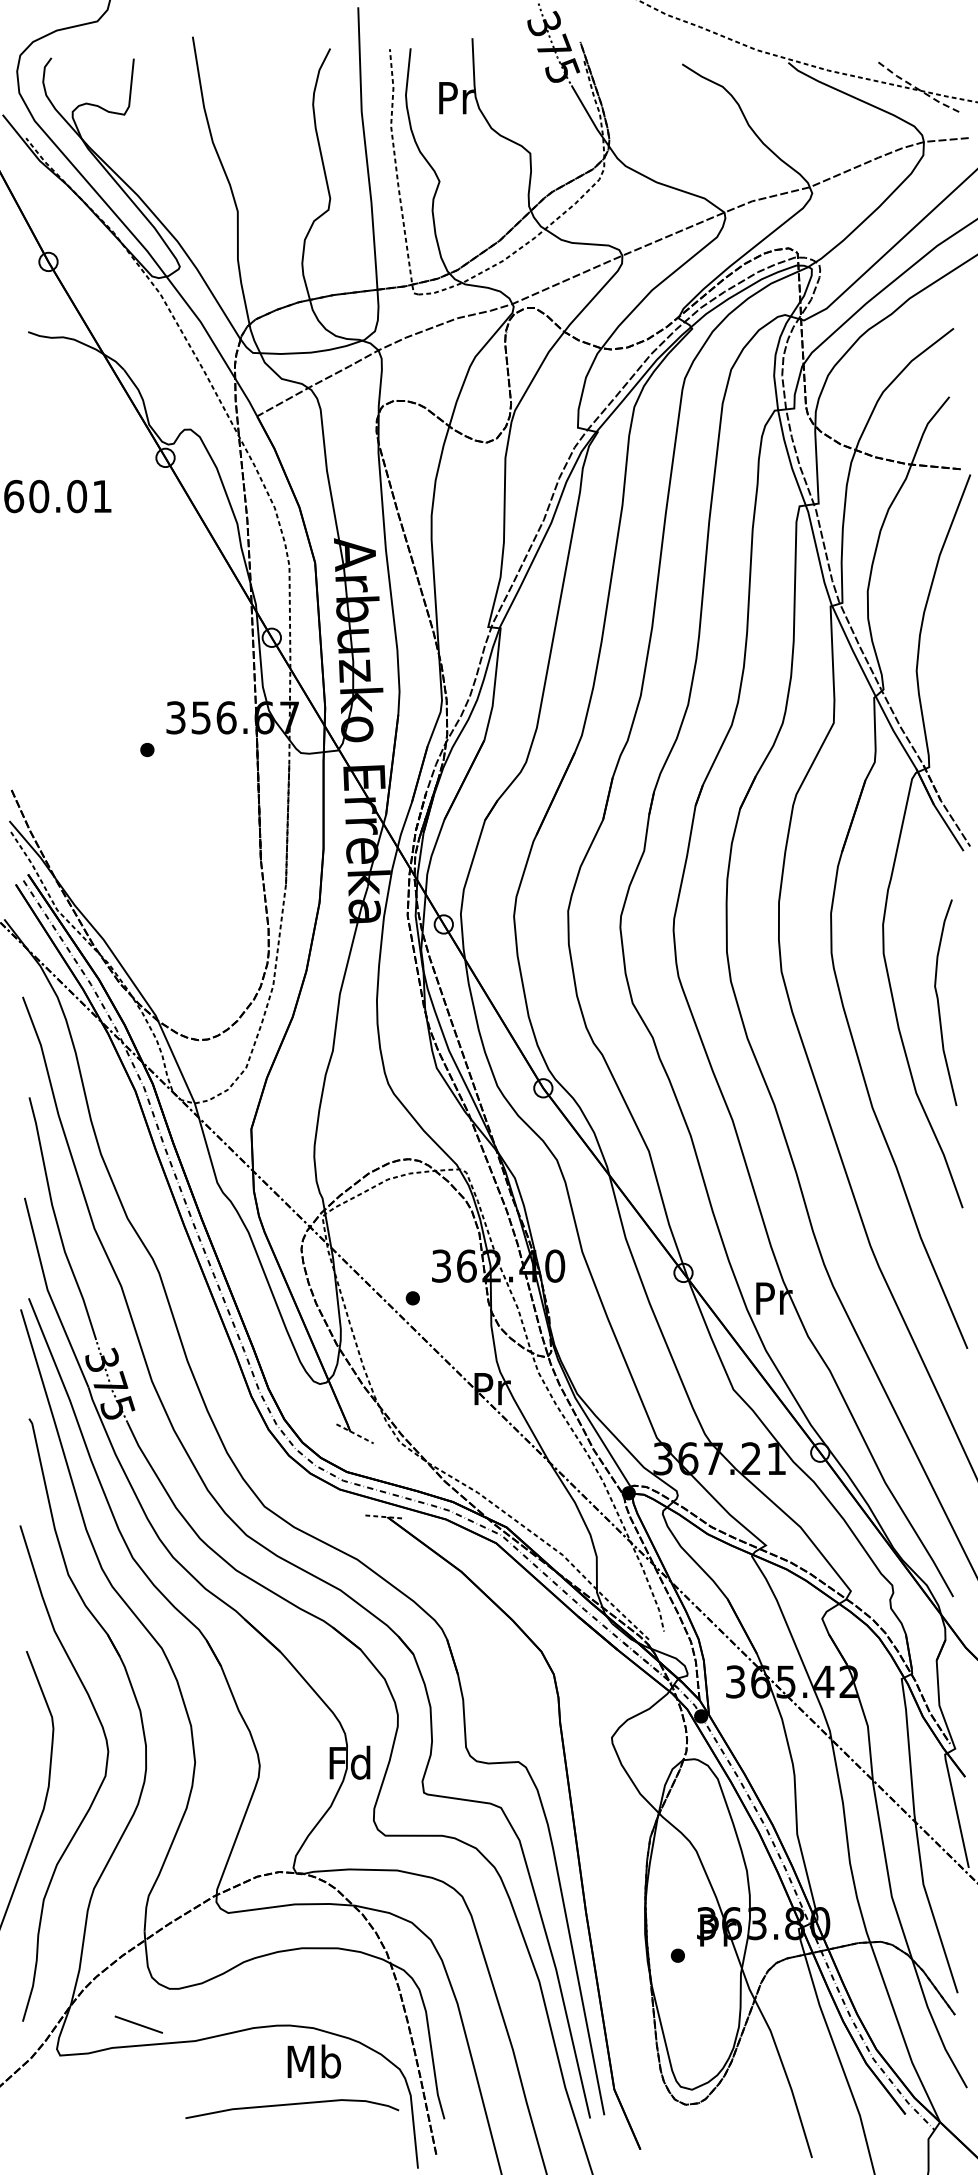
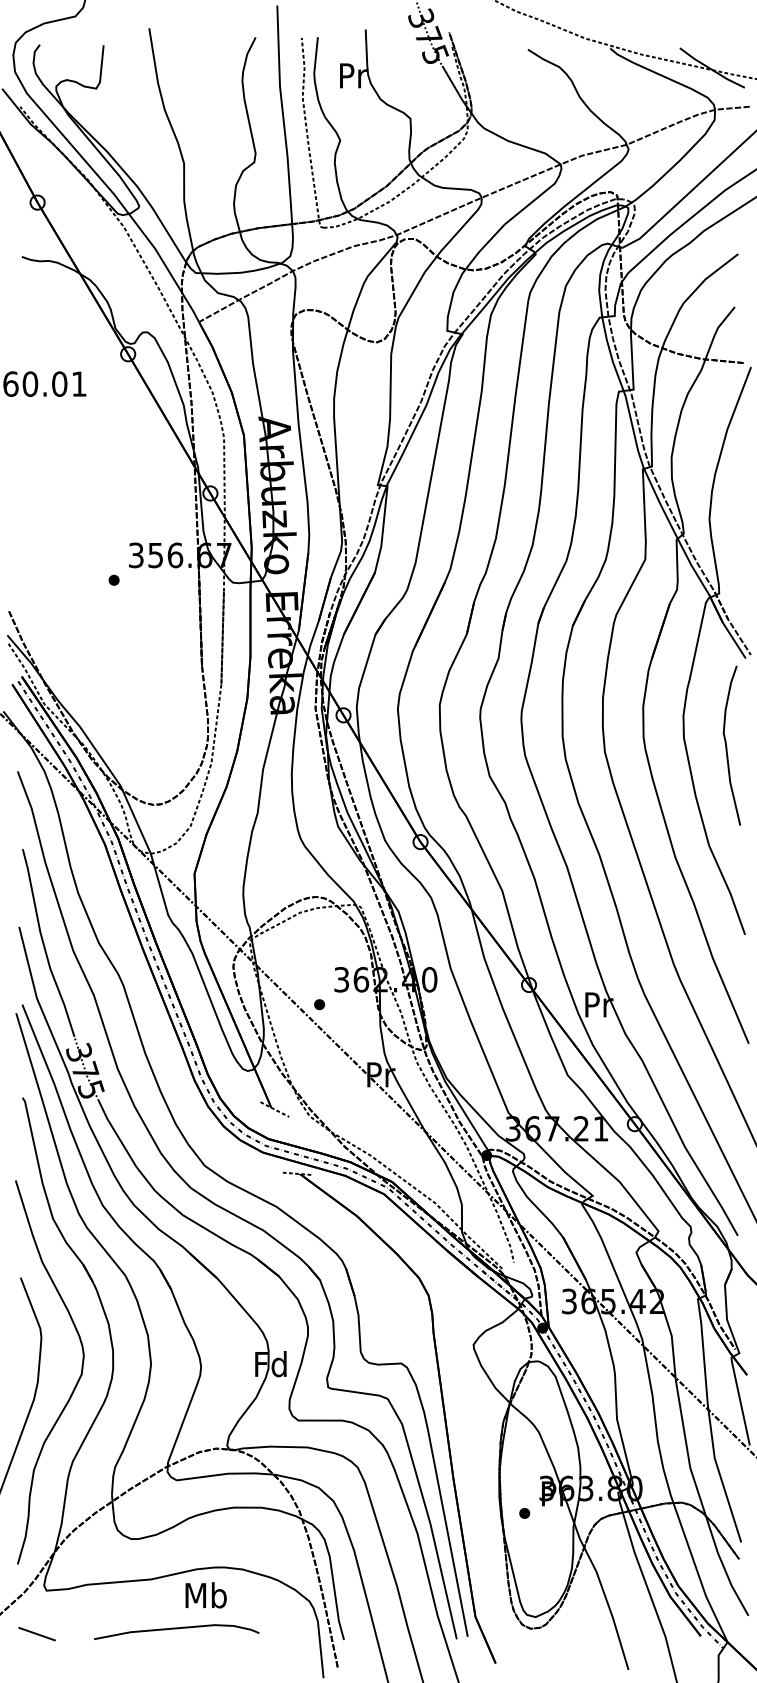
line: (919, 89) -> (711, 69), dashed -> solid
curve: (939, 1003) -> (727, 746), moved
line: (138, 2024) -> (36, 1633), moved
text: (313, 2061) -> (205, 1595), moved
curve: (292, 2105) -> (176, 1629), moved

